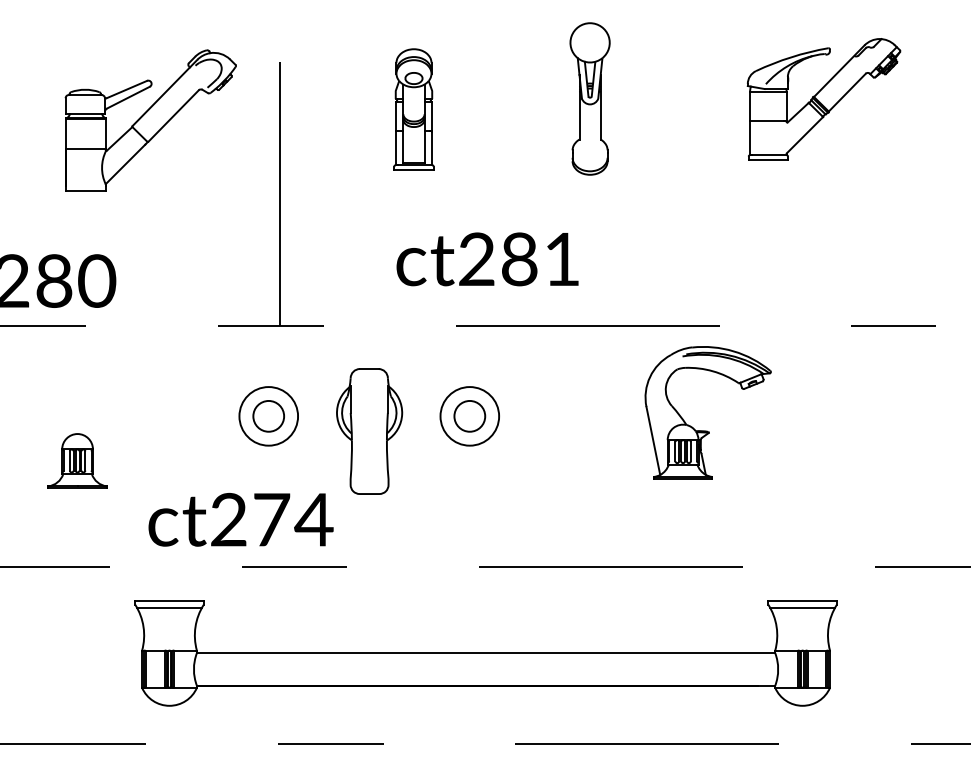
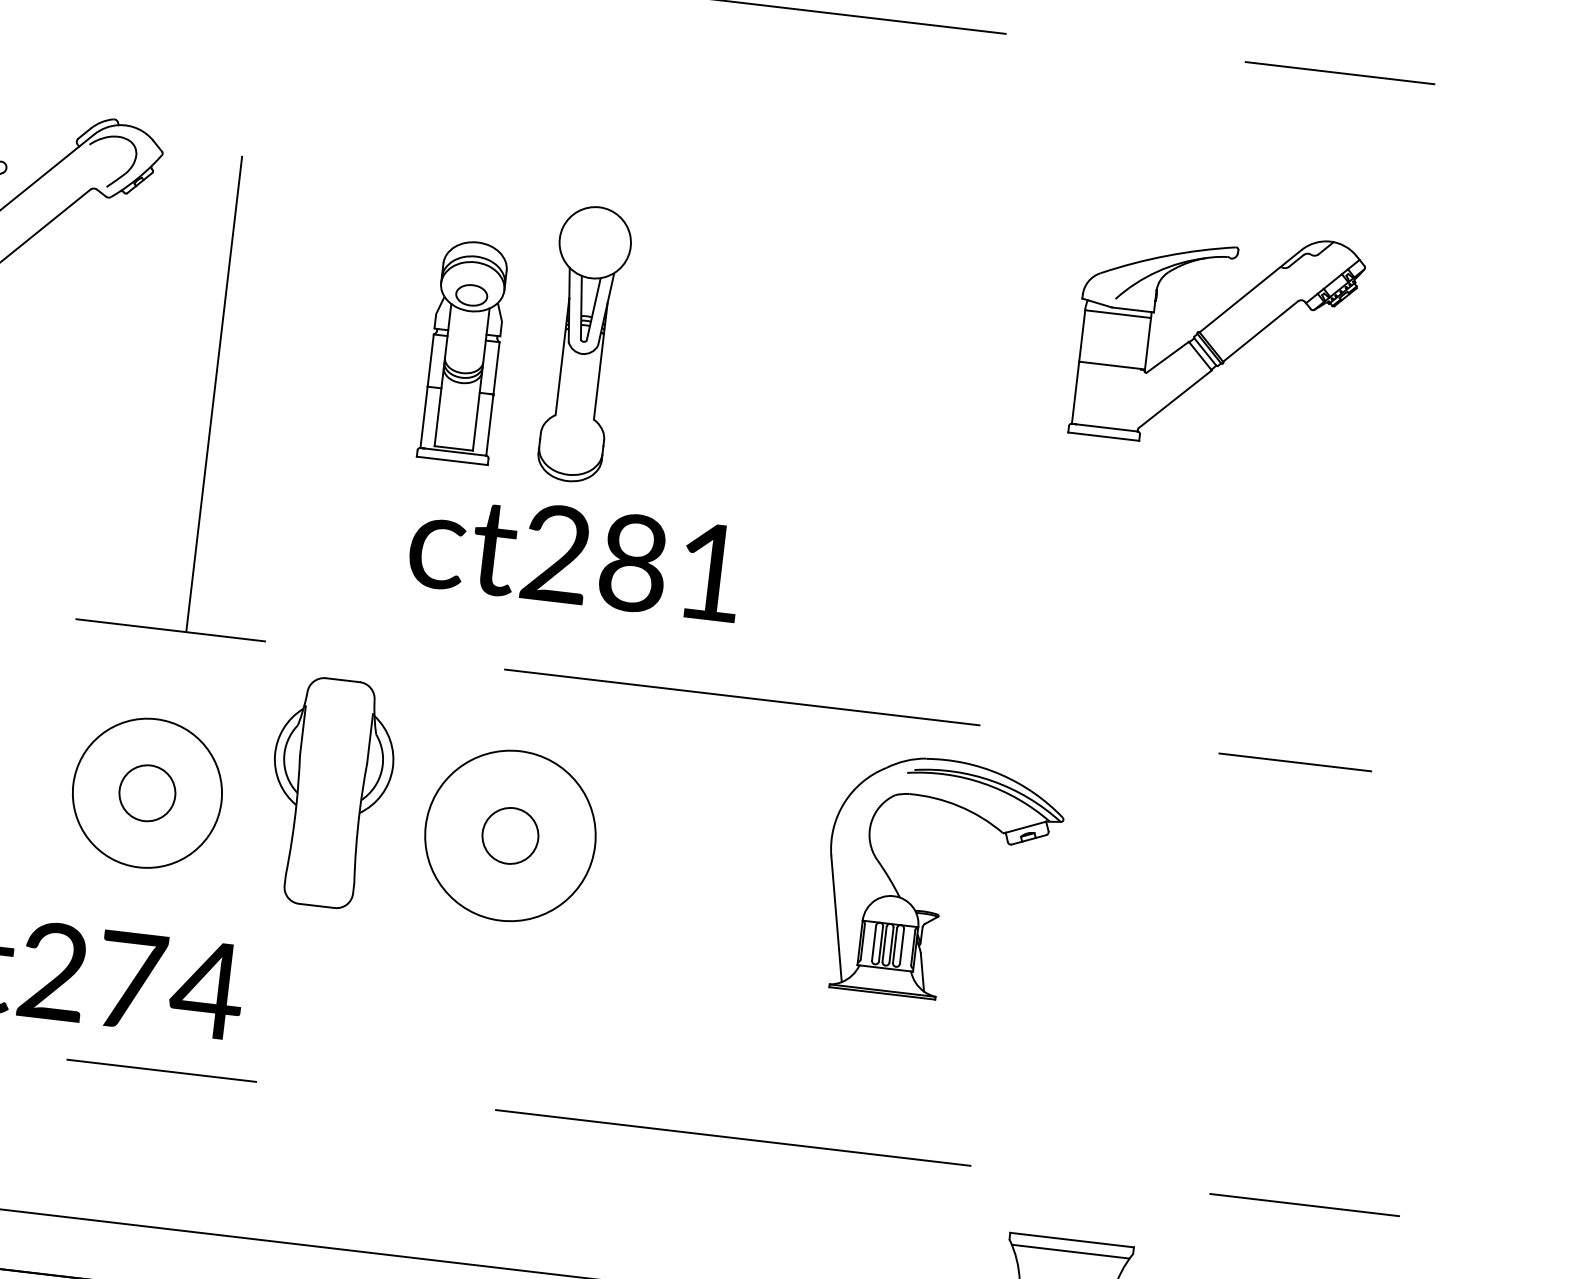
part: (589, 98) -> (582, 343), moved
part: (413, 109) -> (464, 351), moved
circle: (268, 416) -> (146, 793), size x1.4
circle: (469, 416) -> (509, 836), size x1.6
part: (369, 431) -> (330, 793), moved

